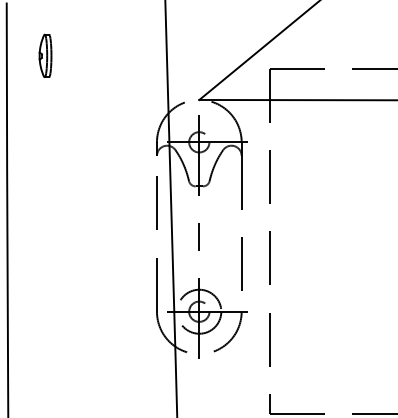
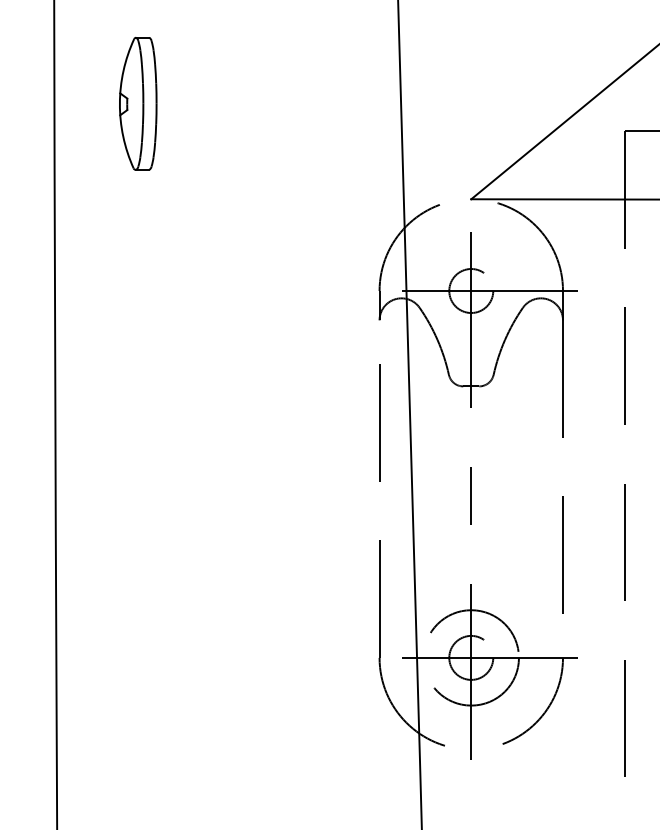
part: (45, 55) -> (138, 102), size x1.43

